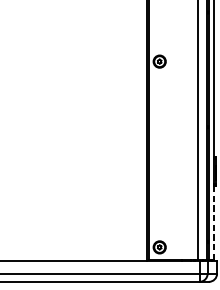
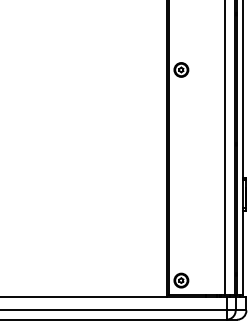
line: (213, 222) -> (242, 252), dashed -> solid

